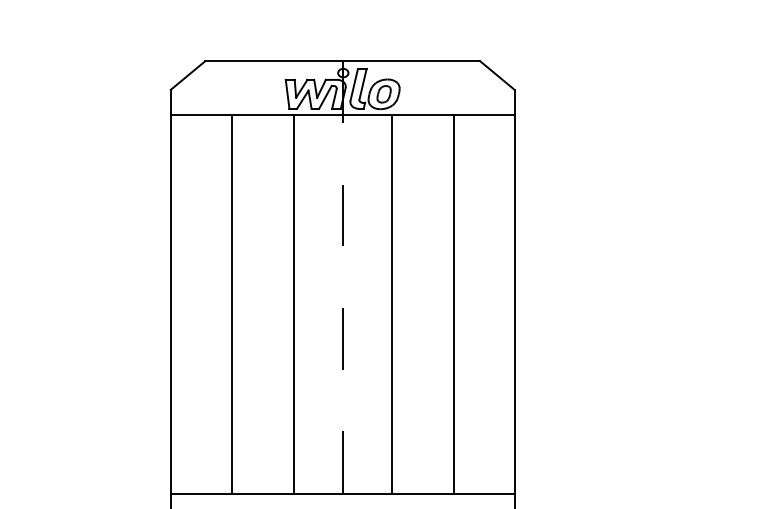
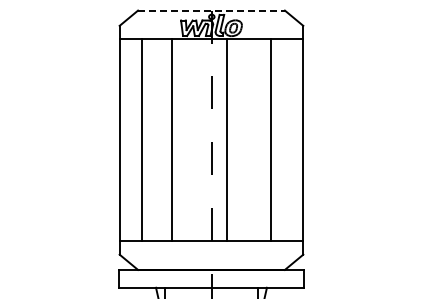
line: (342, 61) -> (211, 10), solid -> dashed
line: (232, 304) -> (142, 140), moved
line: (294, 304) -> (172, 140), moved
line: (391, 304) -> (226, 140), moved

